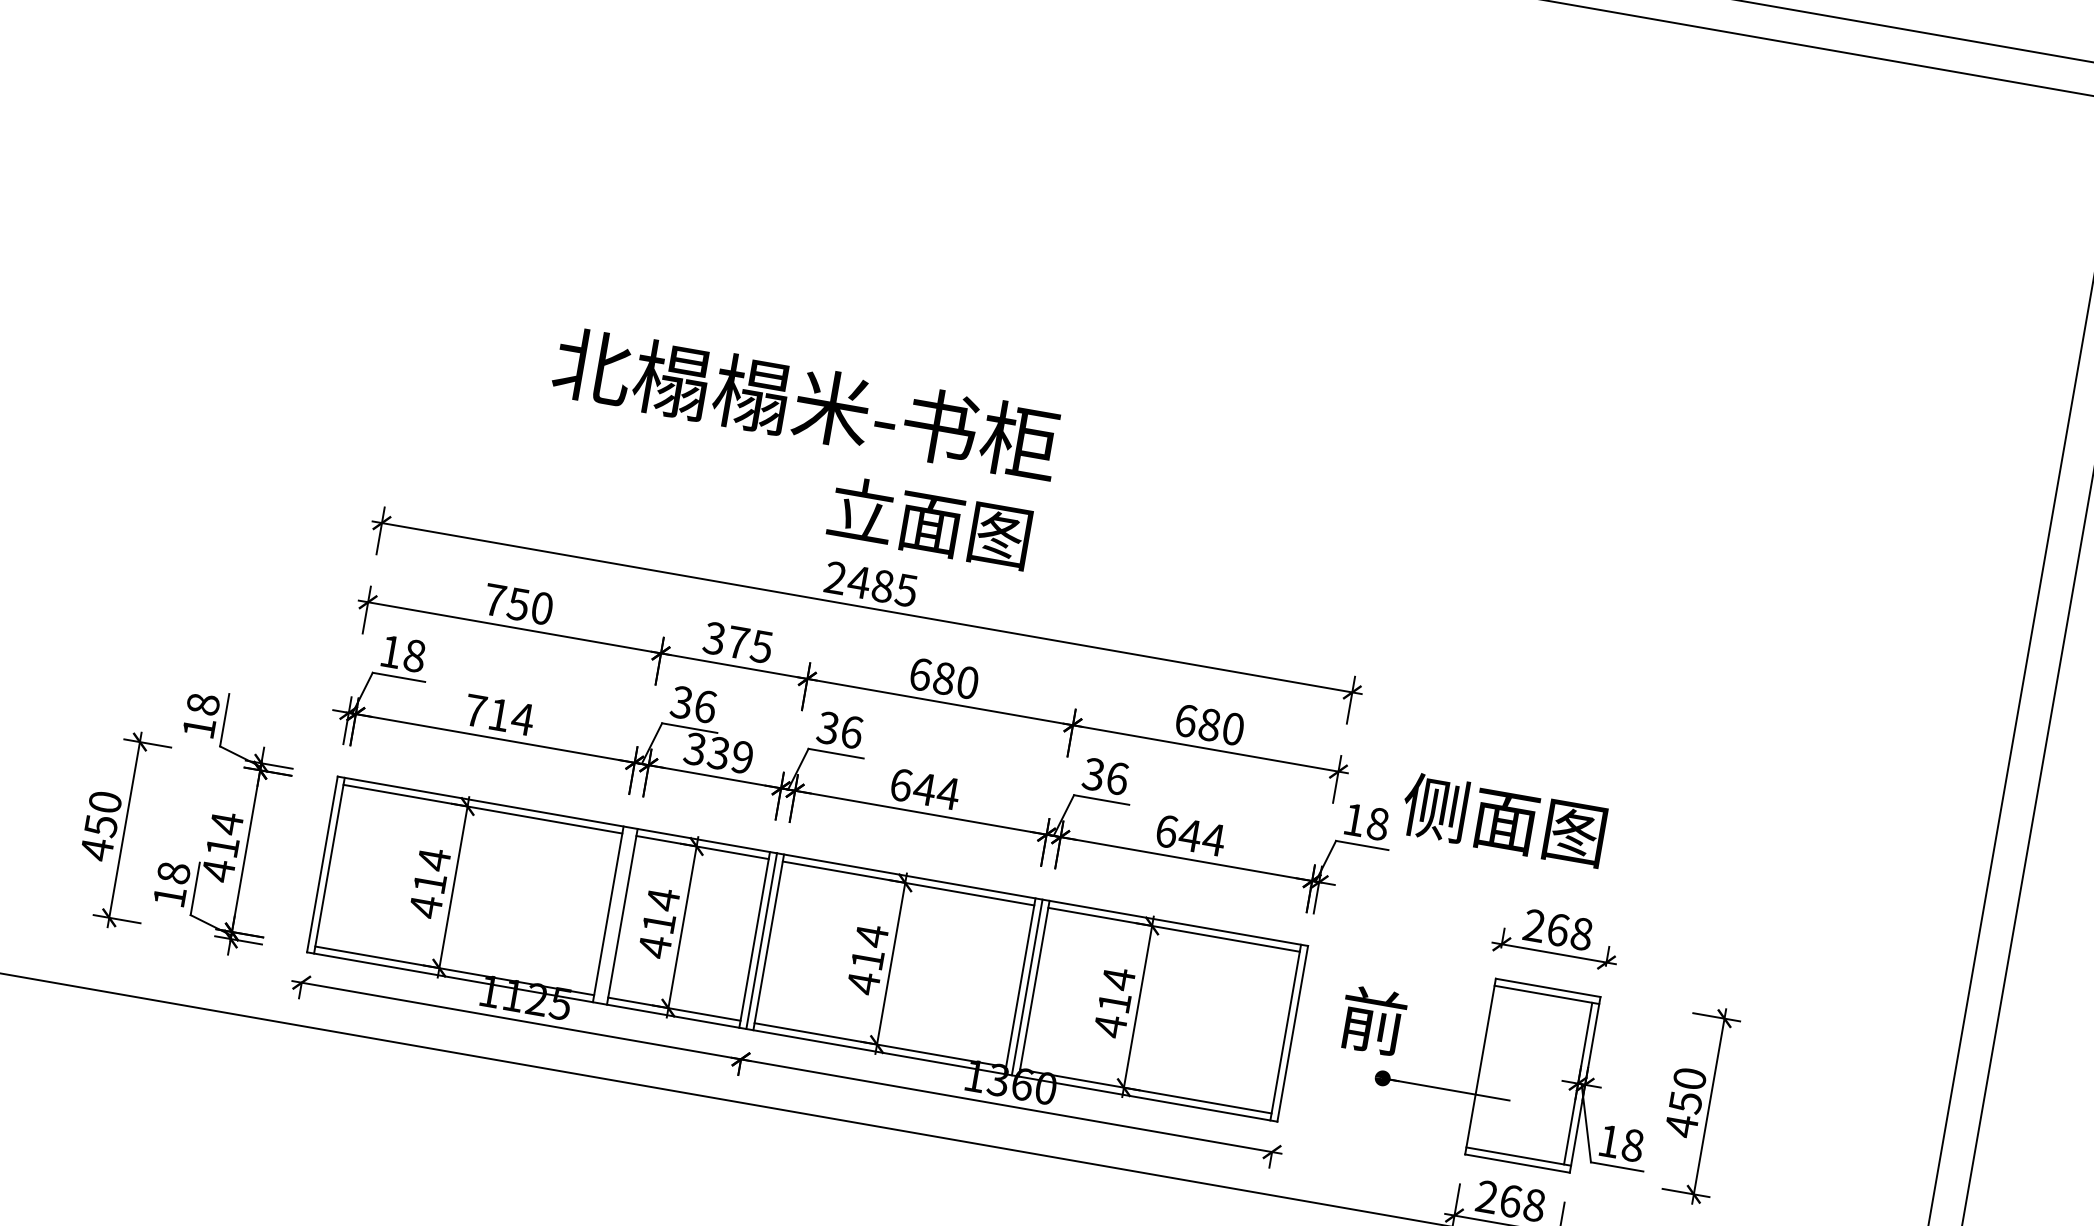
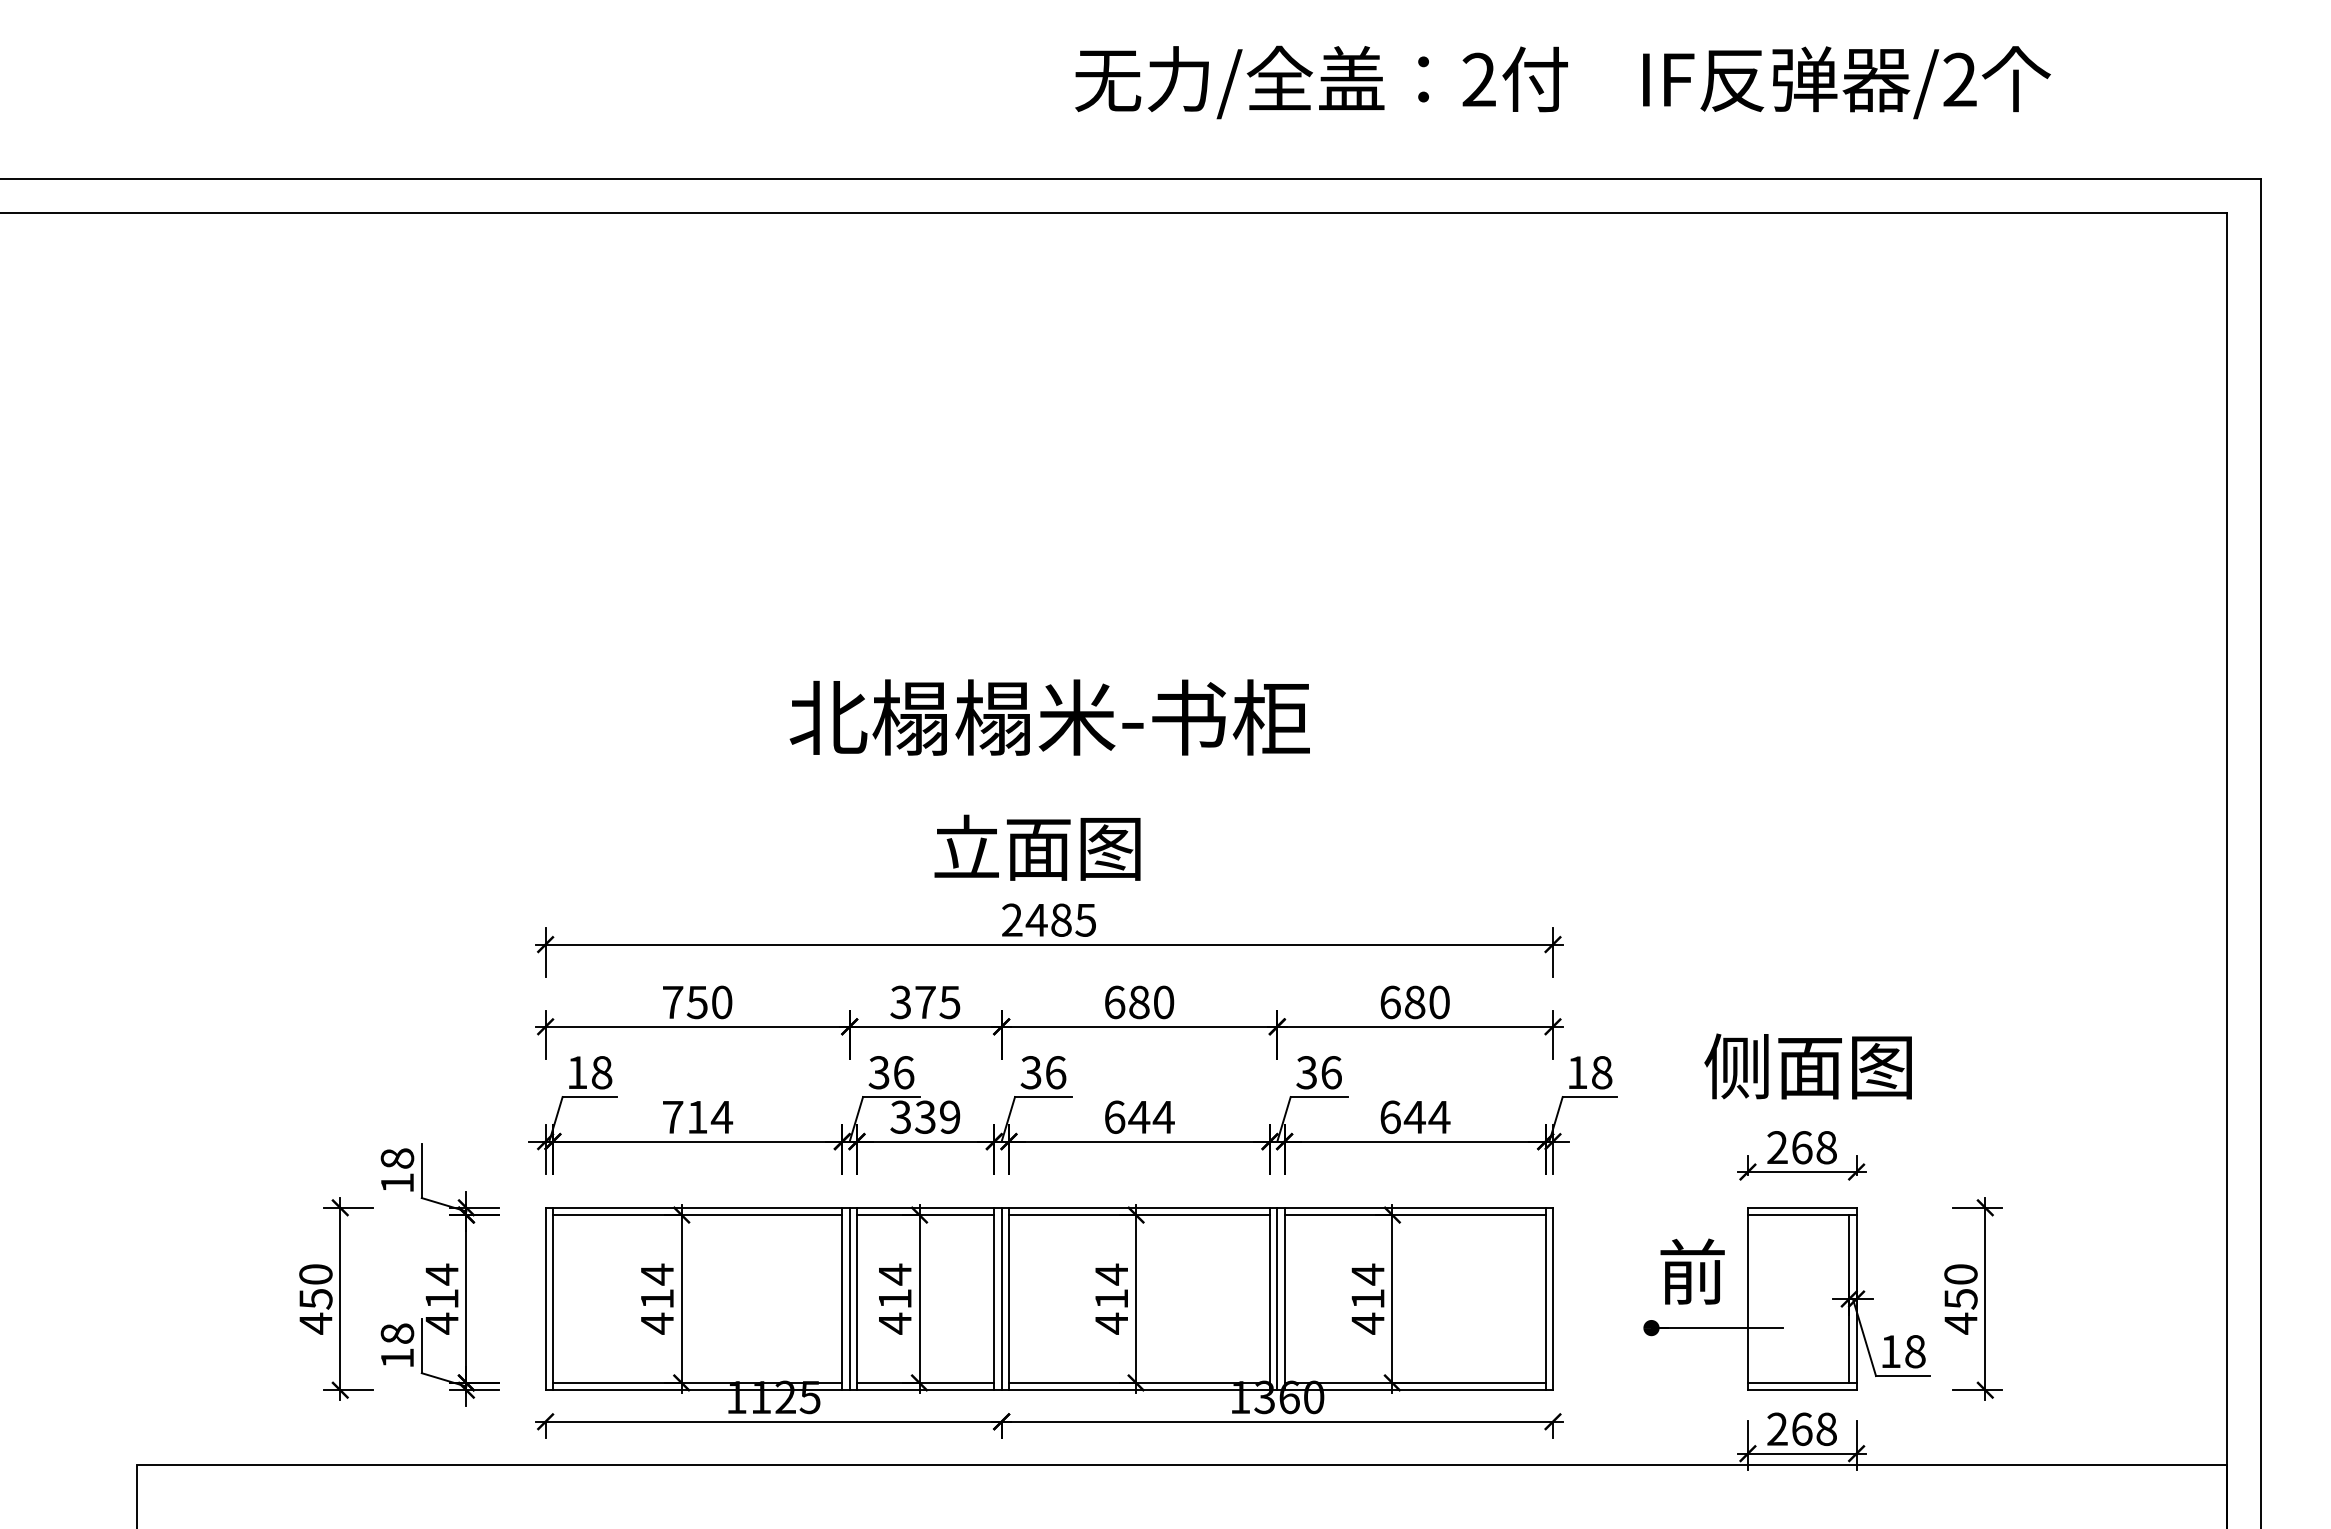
text: (805, 403) -> (1049, 717), moved
text: (929, 522) -> (1037, 847), moved
text: (1503, 819) -> (1807, 1066), moved
line: (615, 915) -> (849, 1298), added
text: (1372, 1020) -> (1692, 1271), moved

